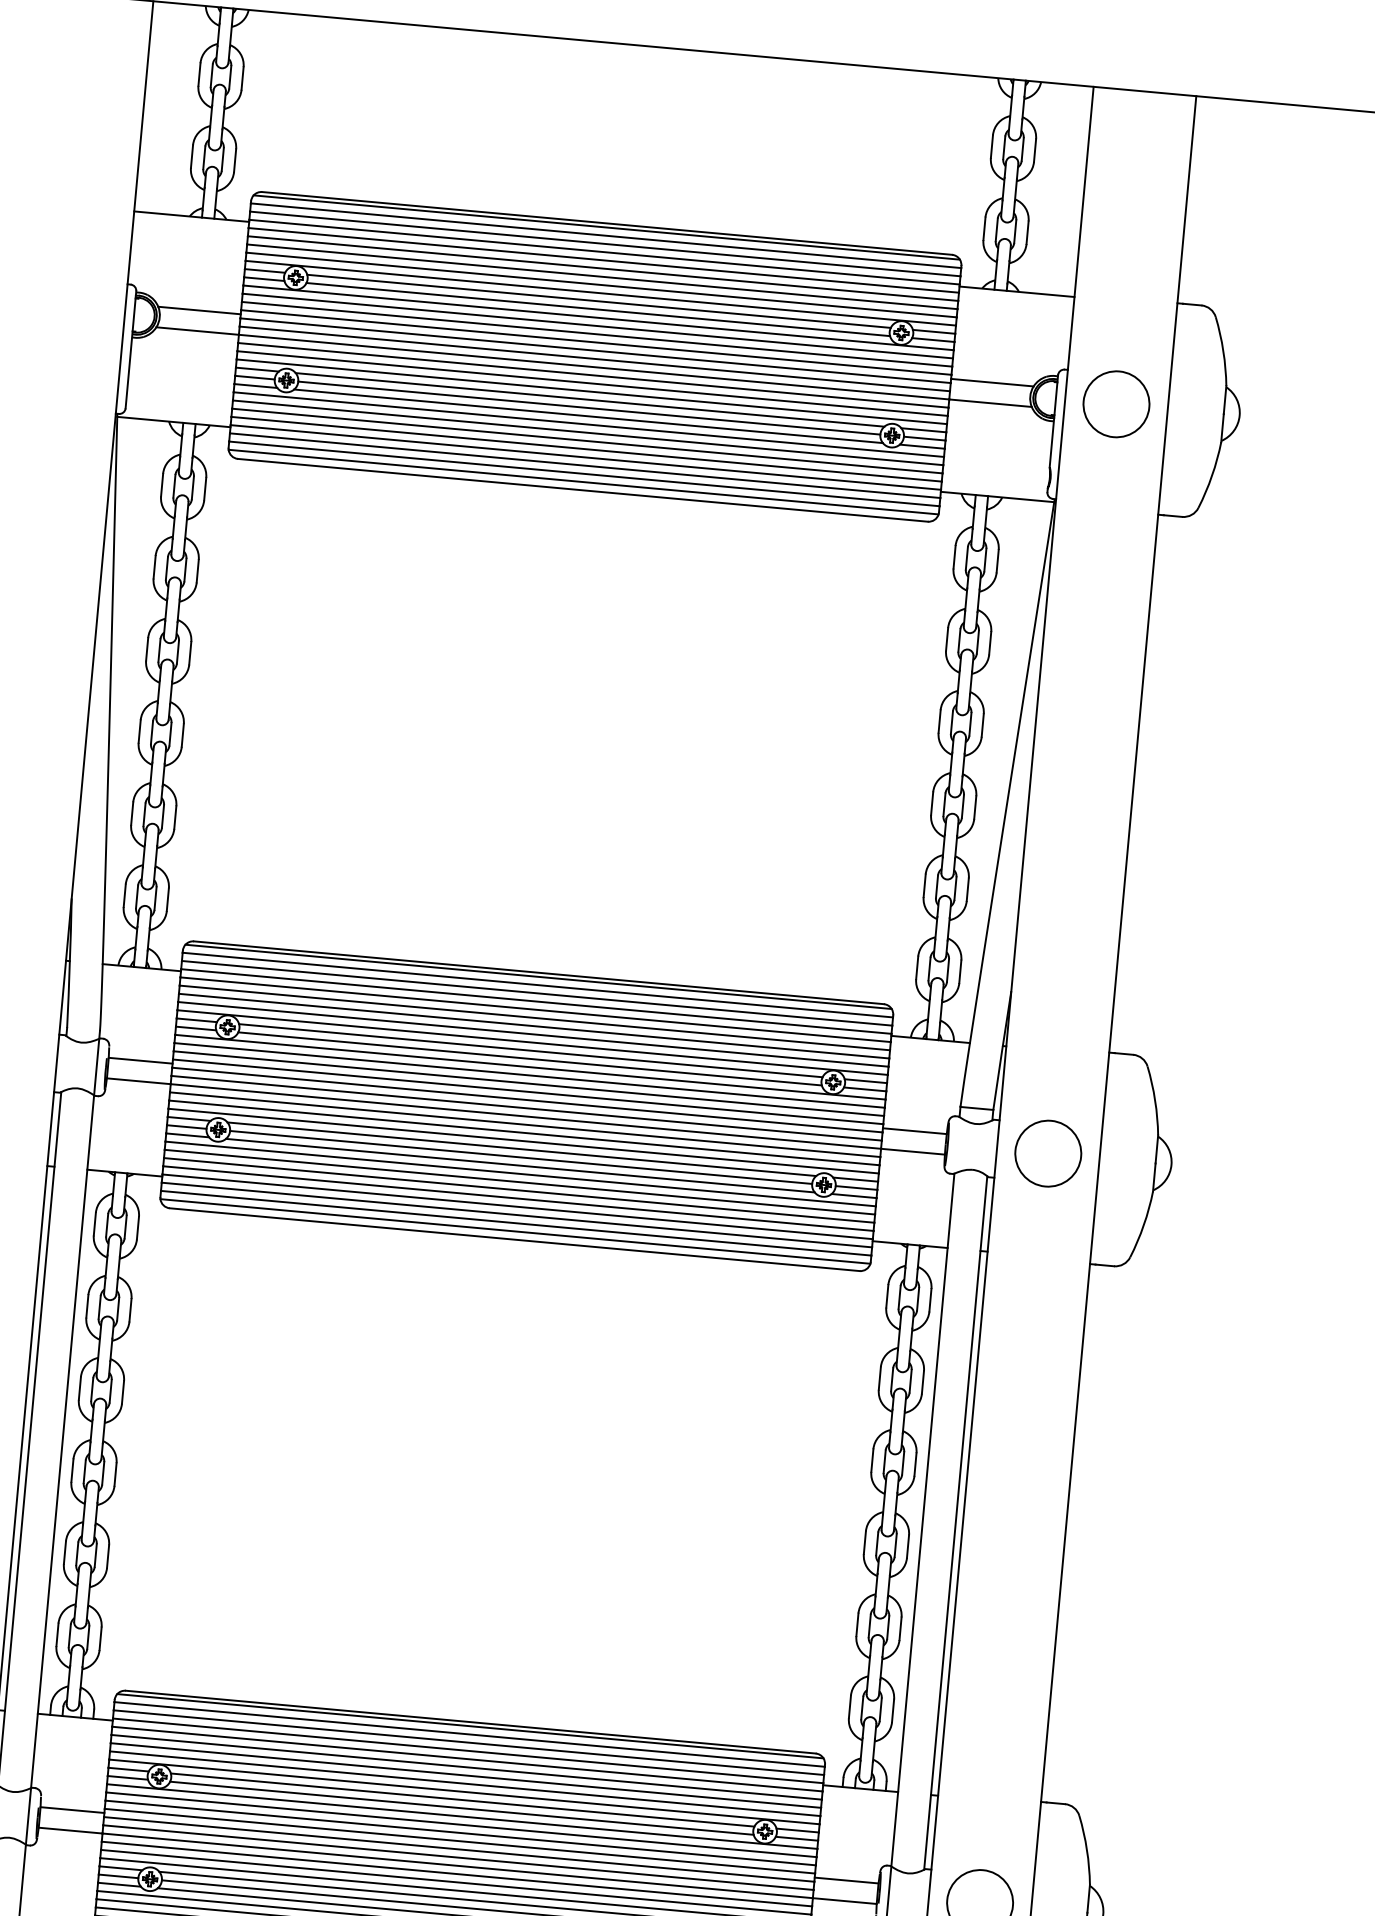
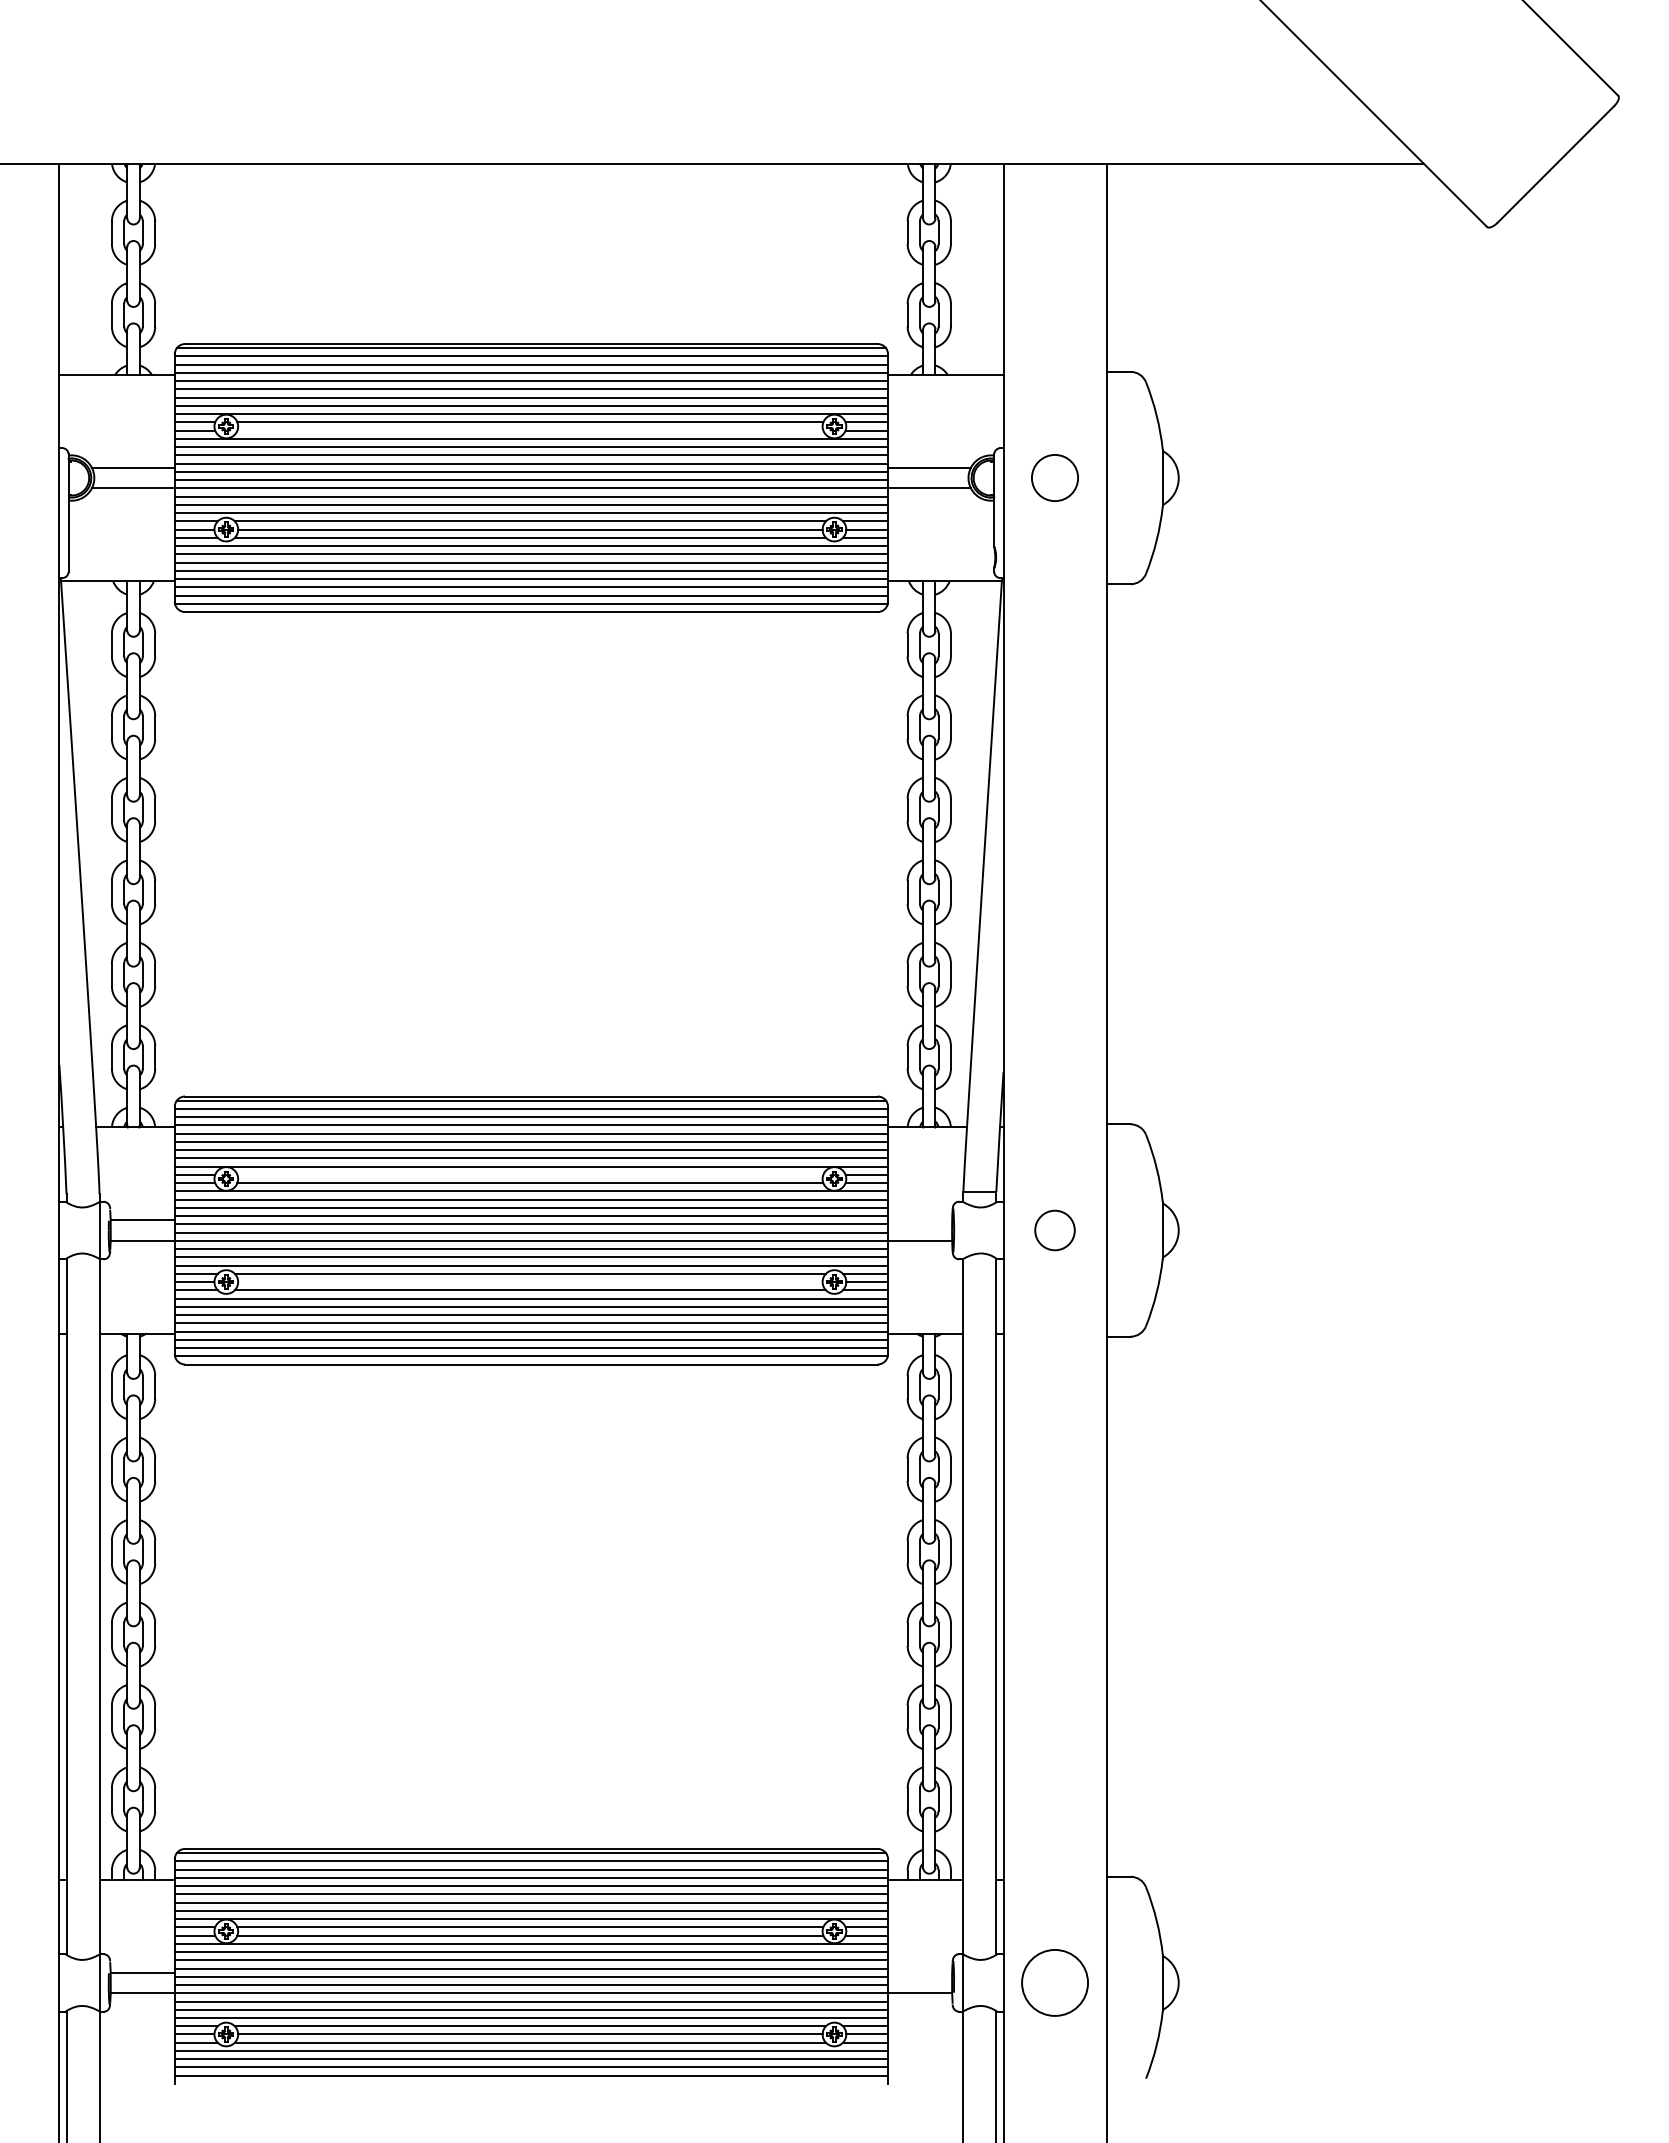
line: (598, 309) -> (530, 430), removed
circle: (1116, 403) -> (1054, 477), size x0.7
line: (530, 1050) -> (530, 1174), removed
line: (915, 1131) -> (920, 1220), removed
circle: (1047, 1153) -> (1054, 1230), size x0.6
line: (521, 1157) -> (530, 1282), removed
line: (847, 1880) -> (920, 1972), removed

